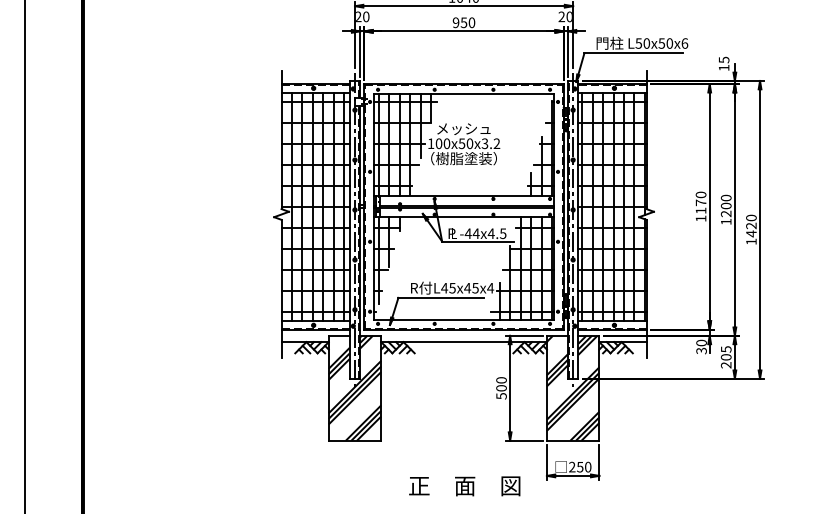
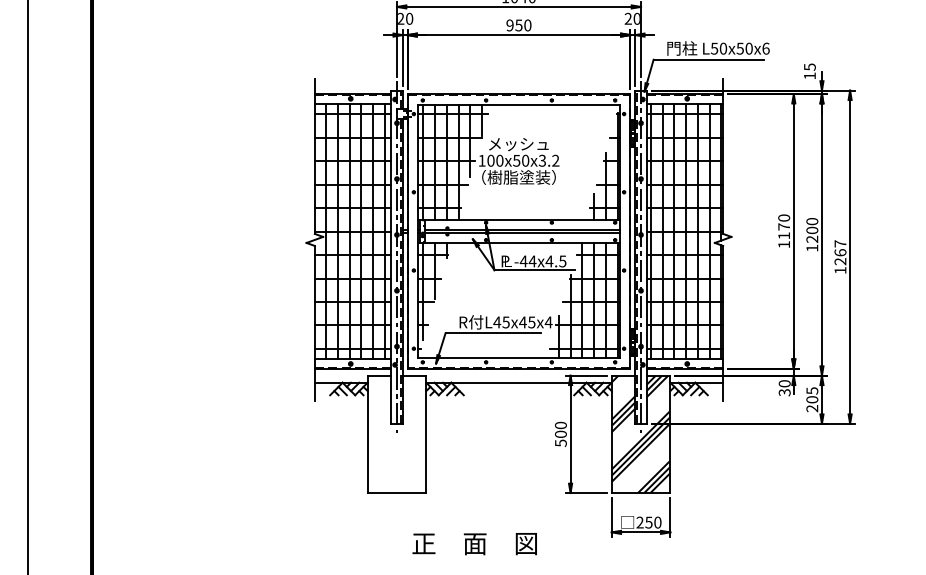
text: (751, 225) -> (840, 252), 1420 -> 1267
hatch: (354, 388) -> (396, 434), removed
text: (464, 486) -> (474, 544), moved

